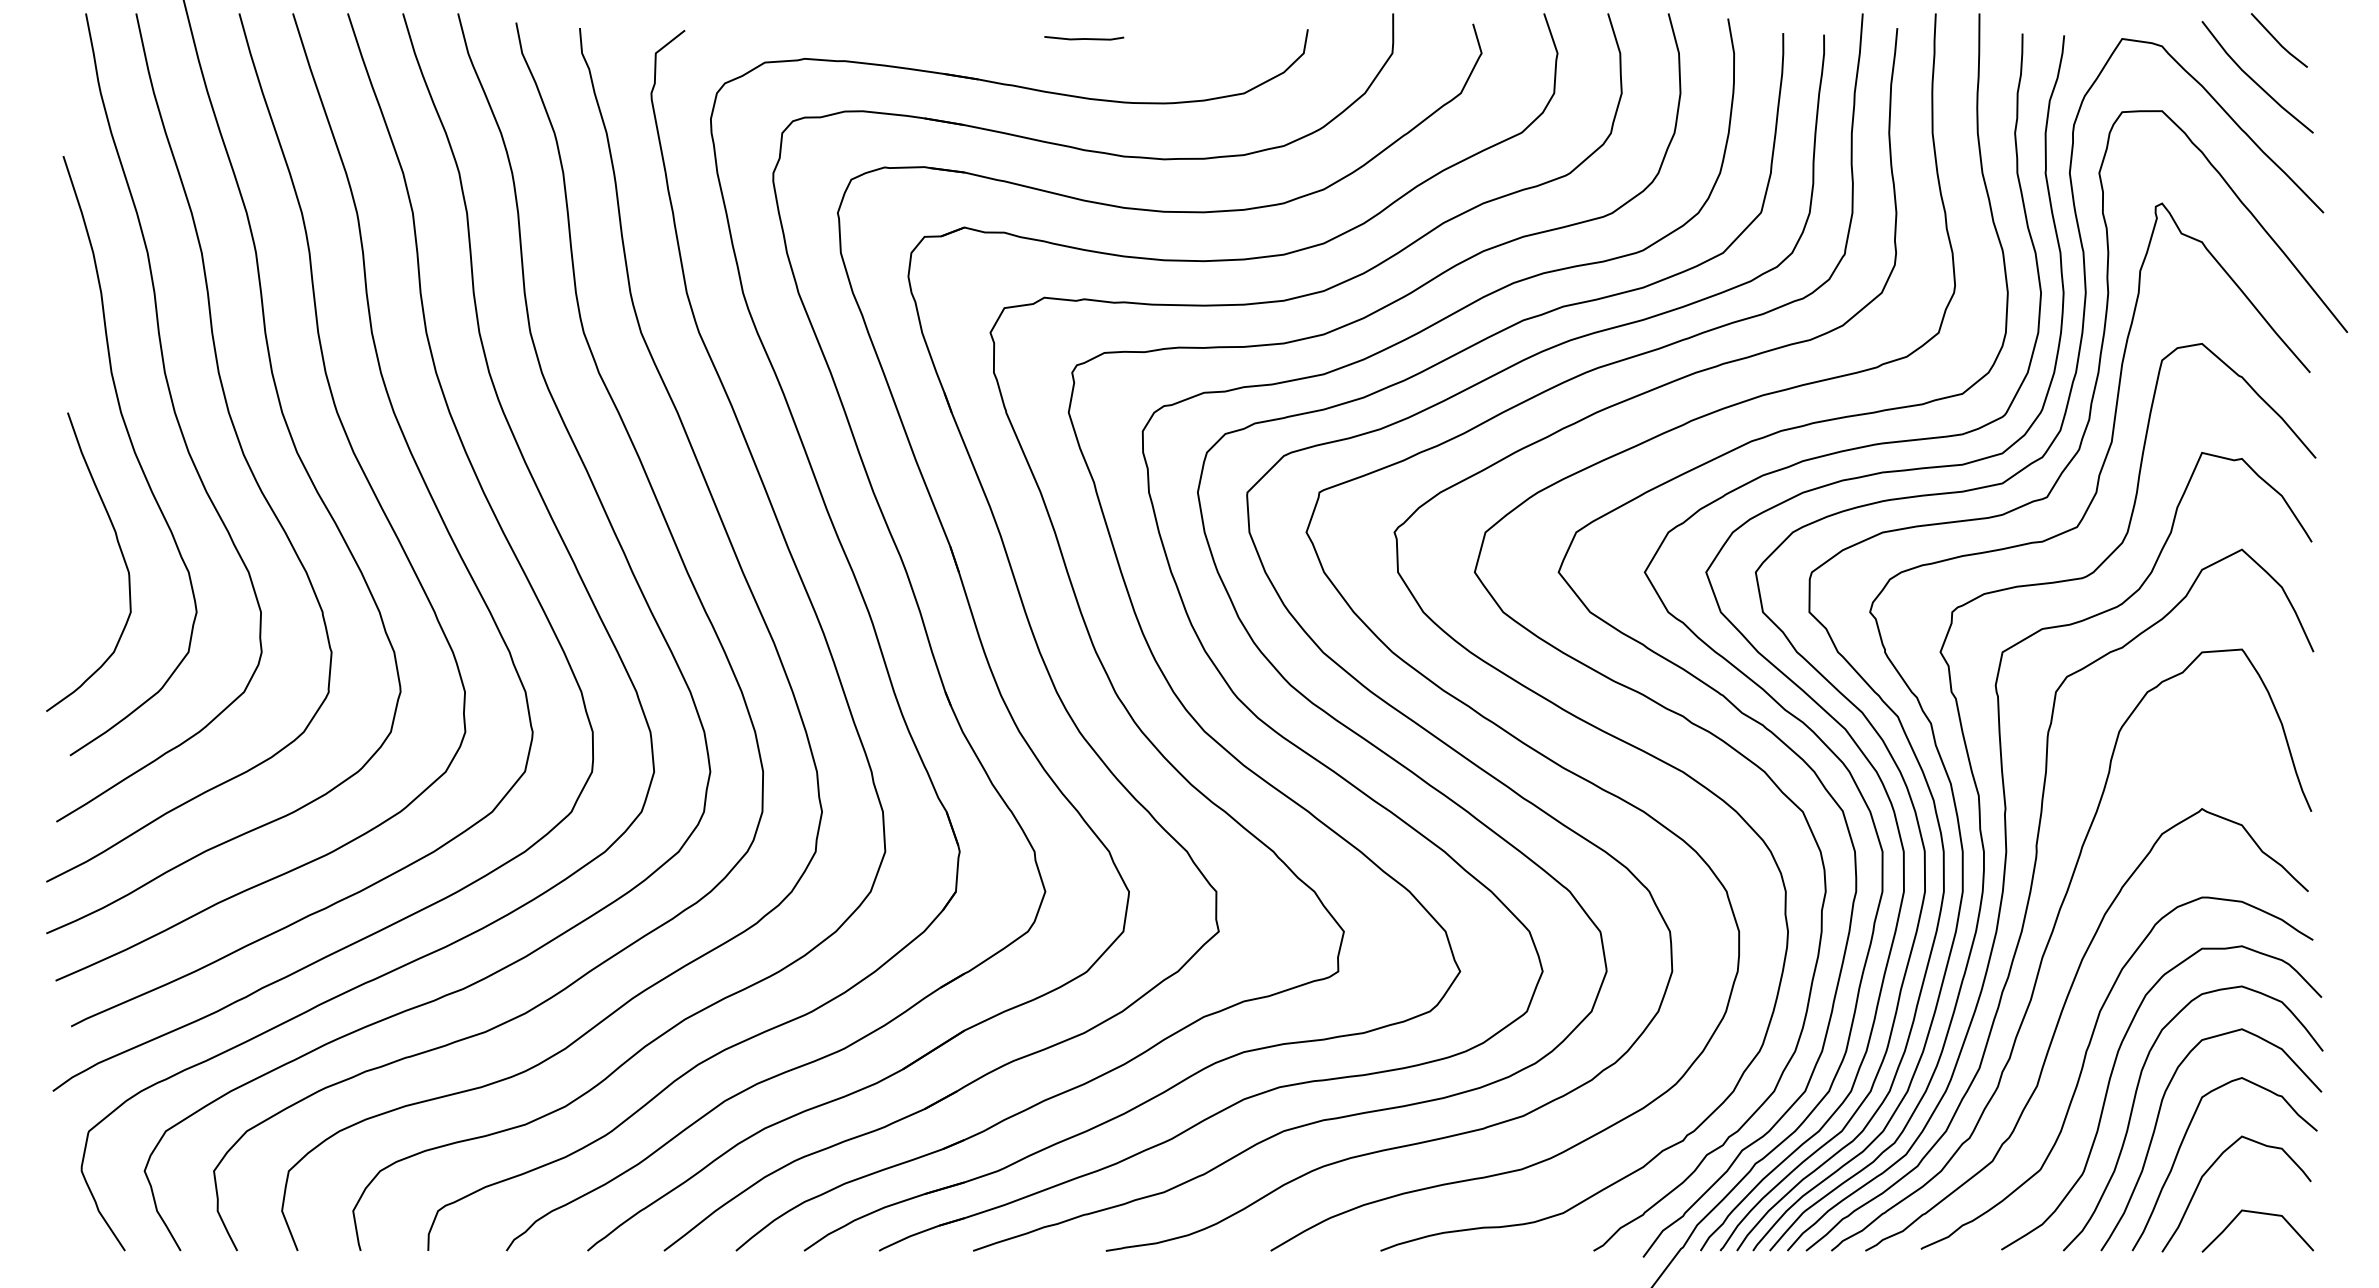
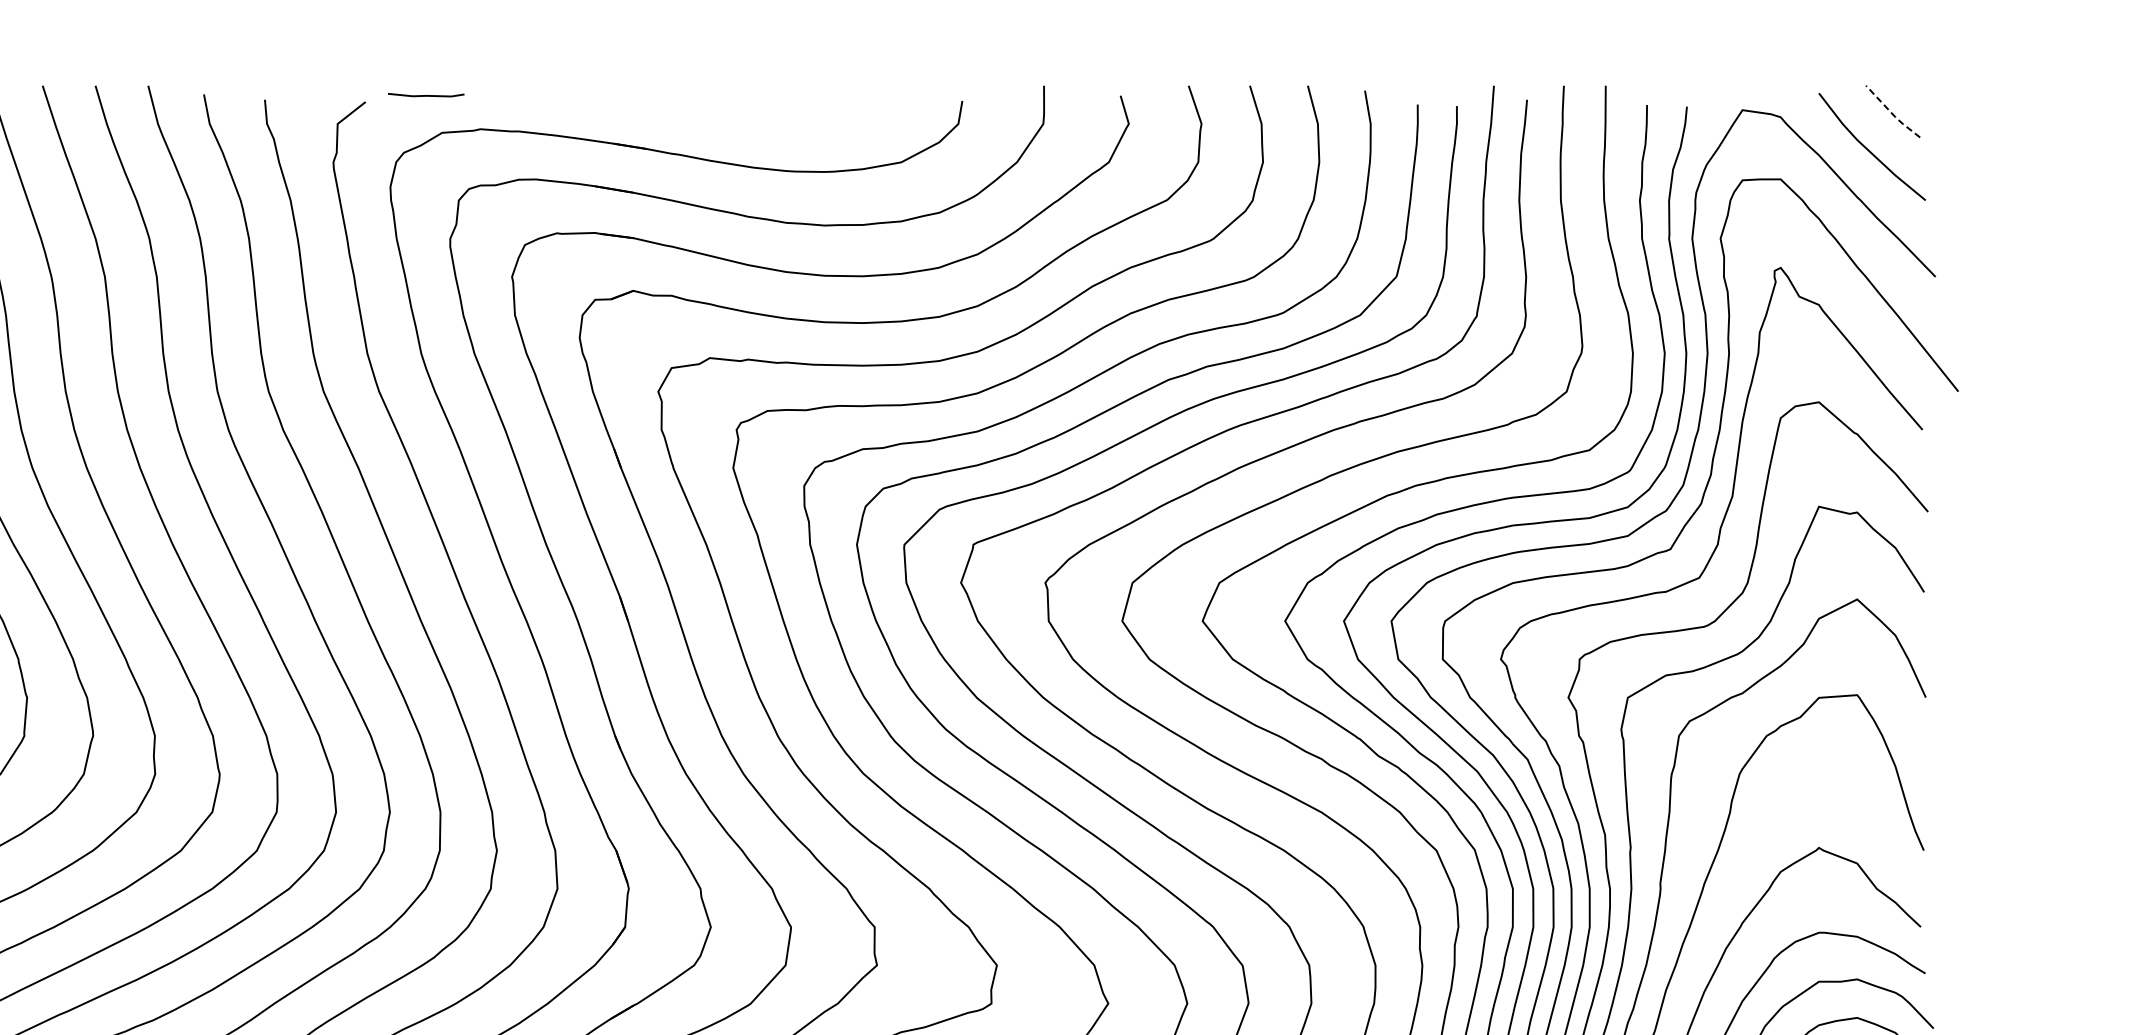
line: (1084, 38) -> (426, 95), moved
line: (2278, 42) -> (1892, 113), solid -> dashed

